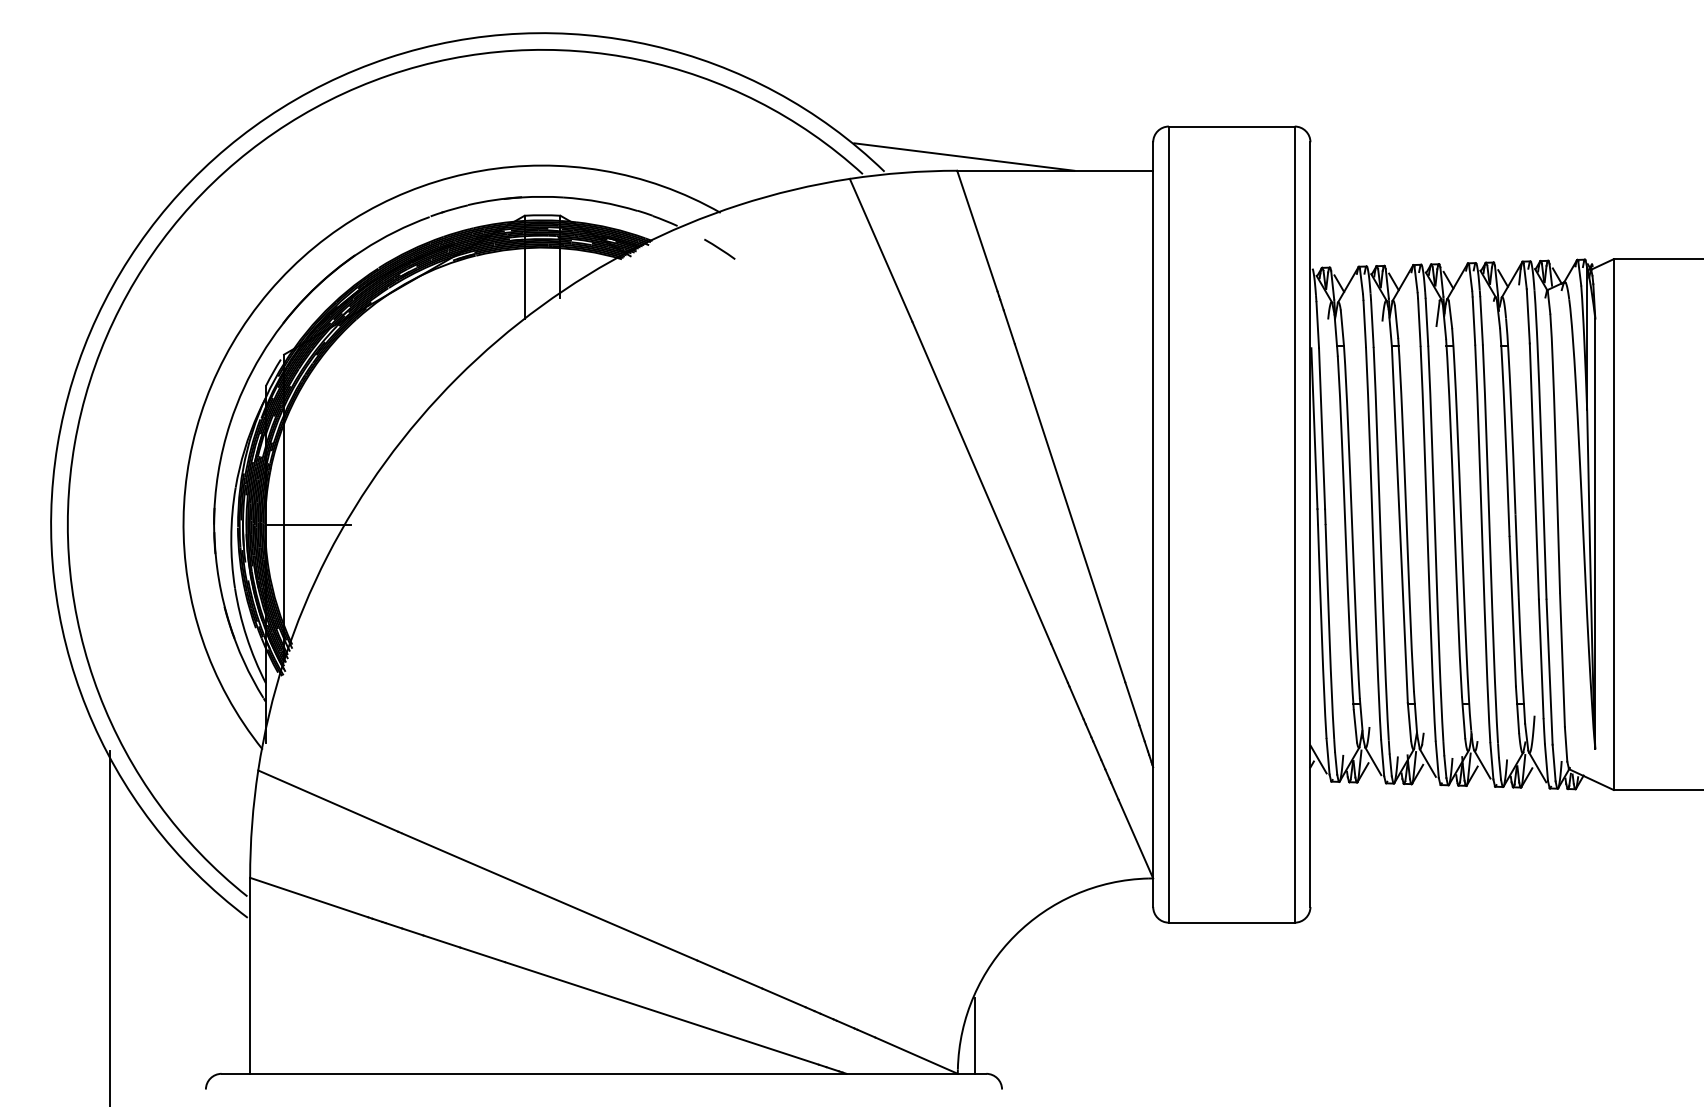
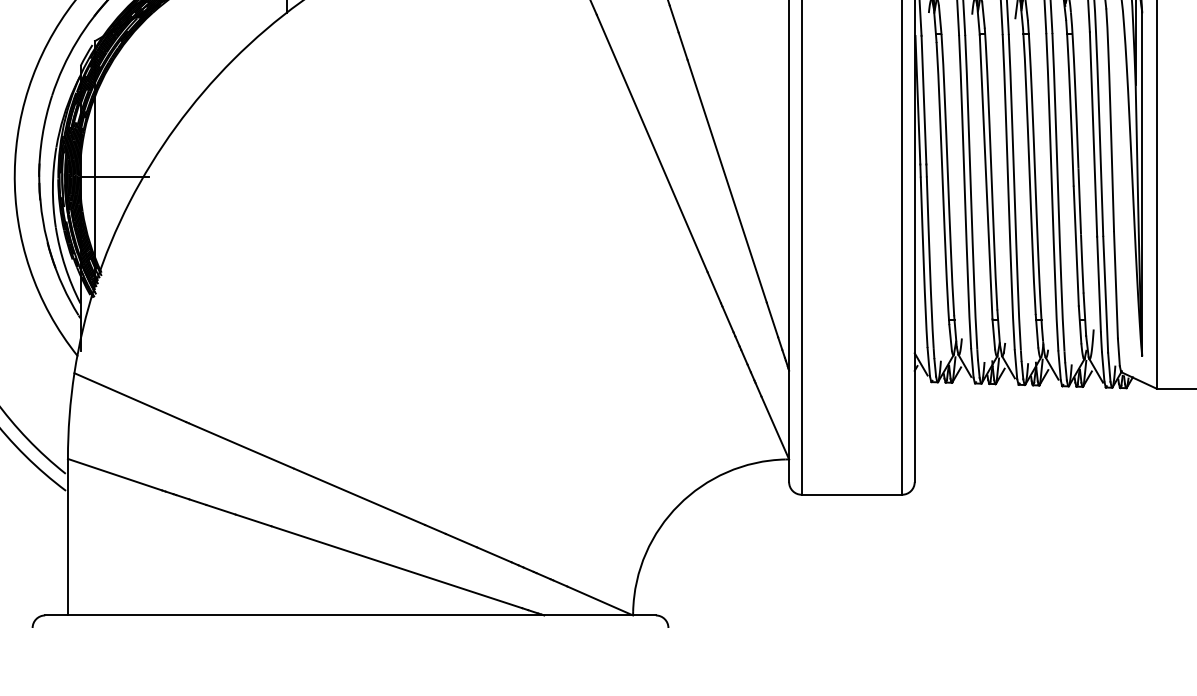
line: (975, 1035) -> (647, 584), removed

